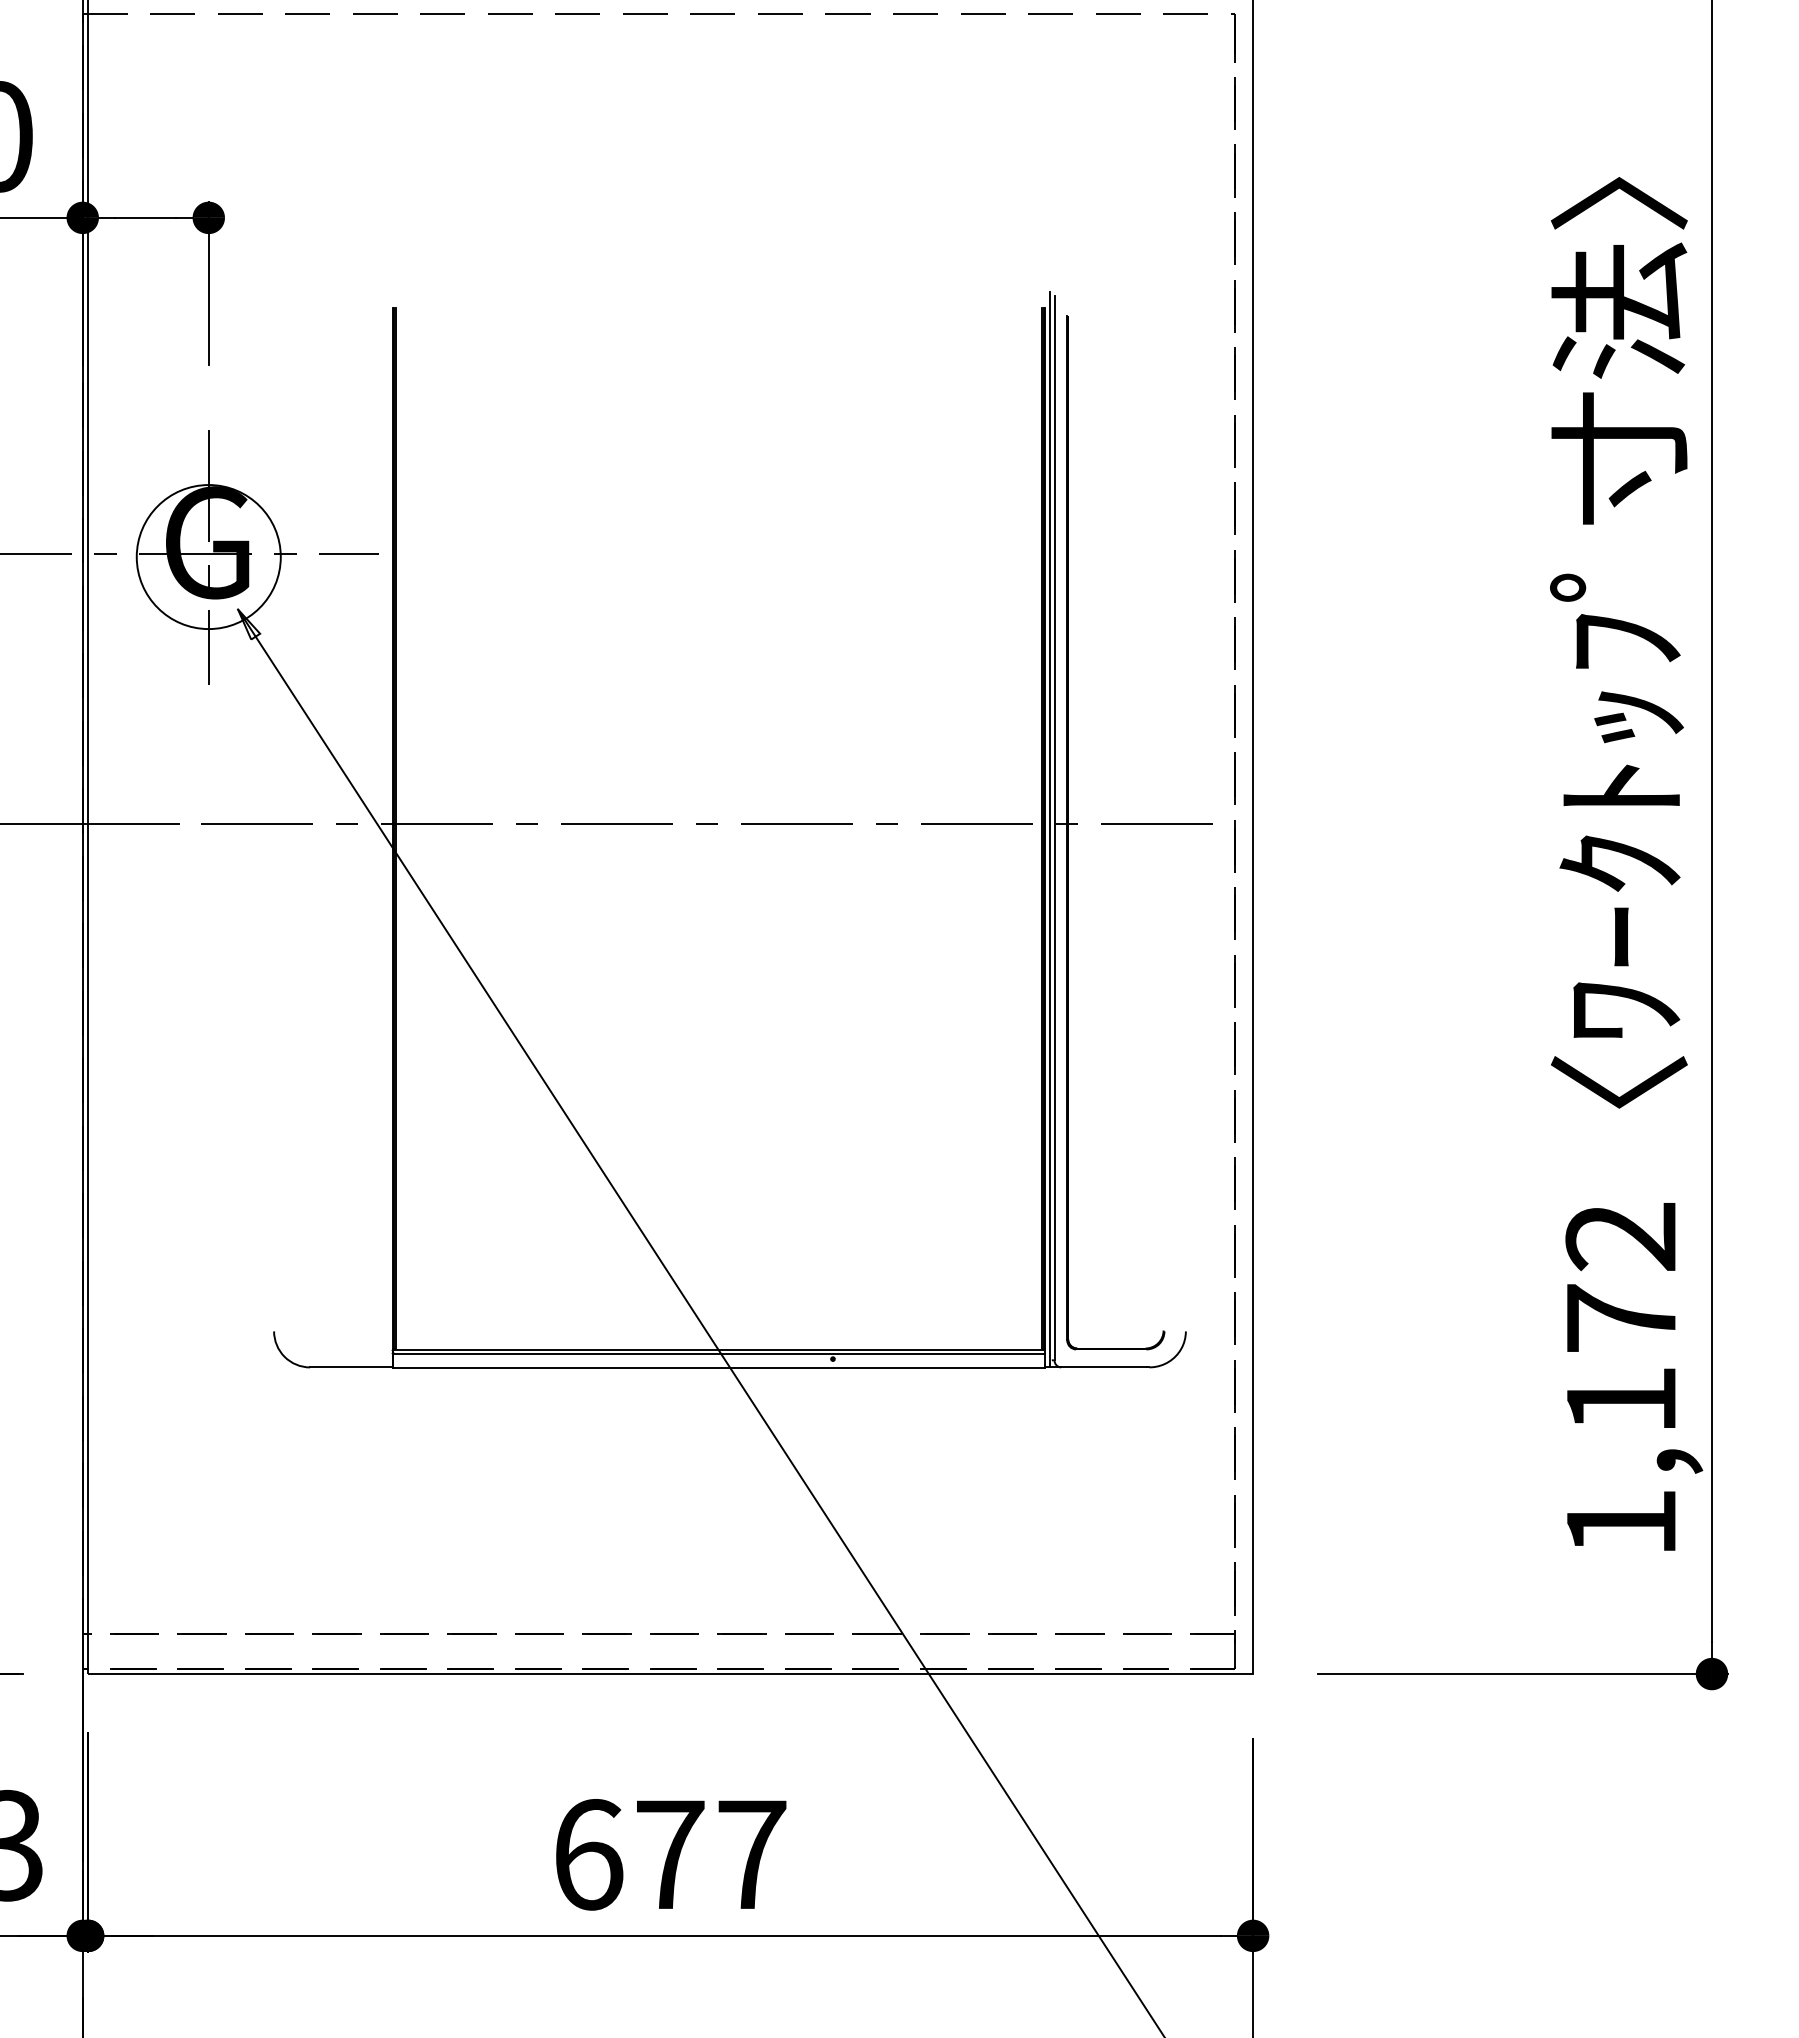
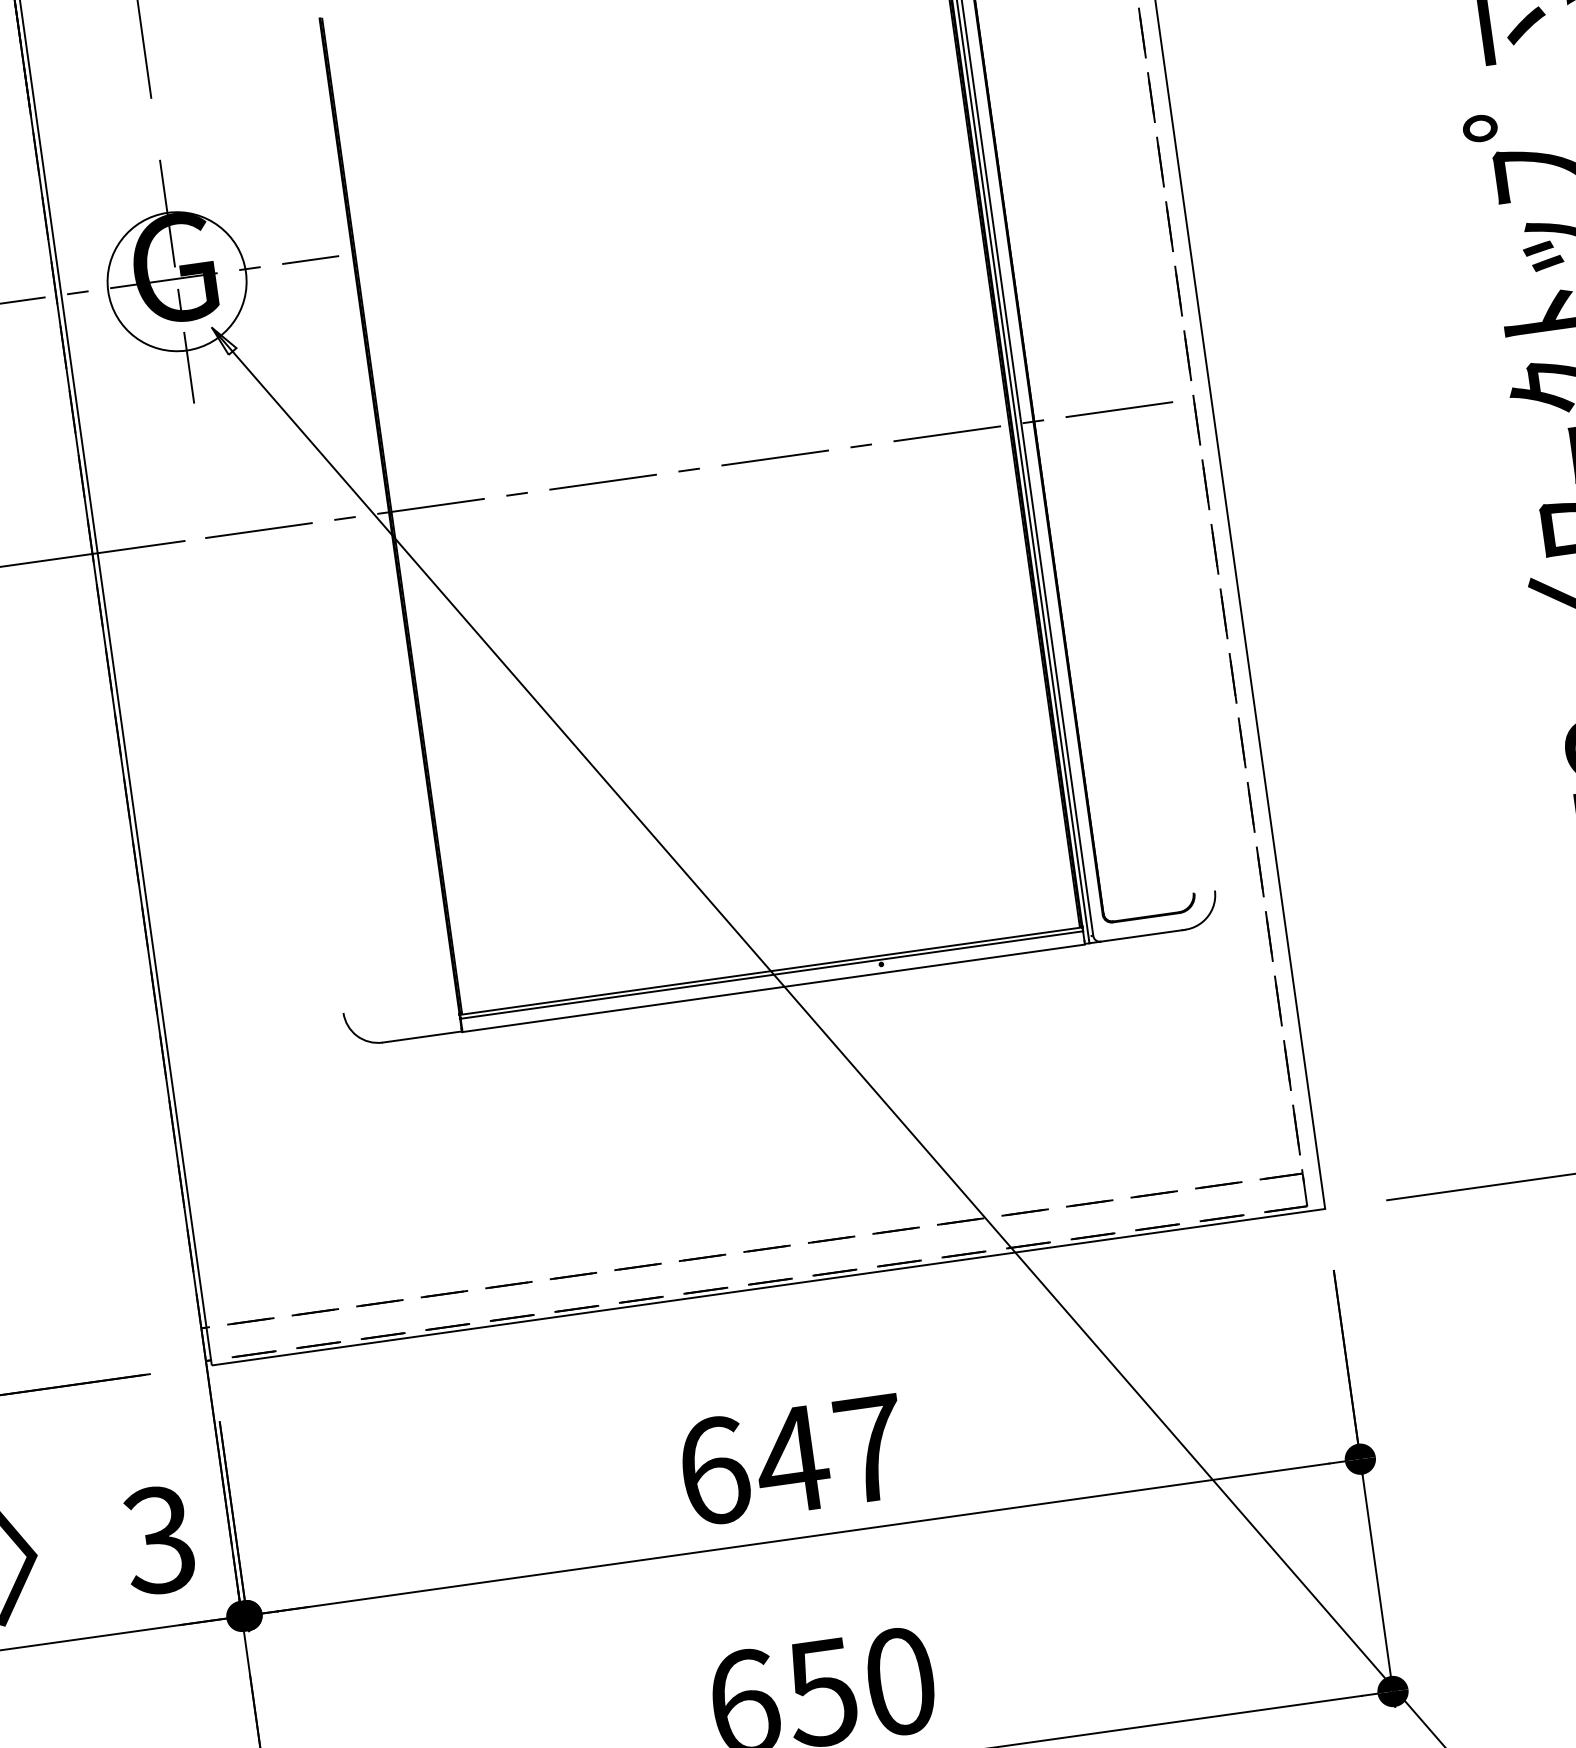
text: (669, 1854) -> (791, 1459), 677 -> 647

